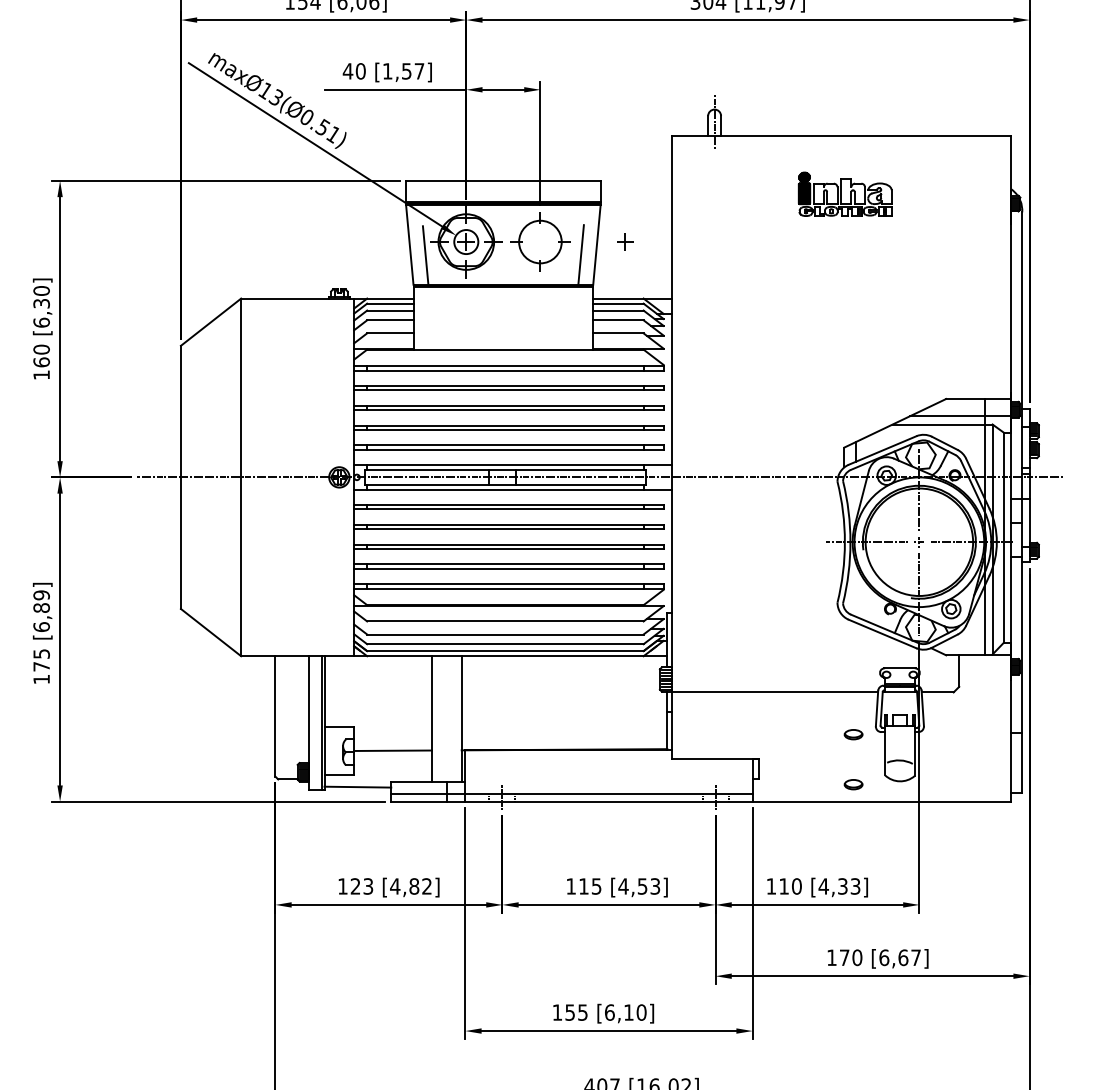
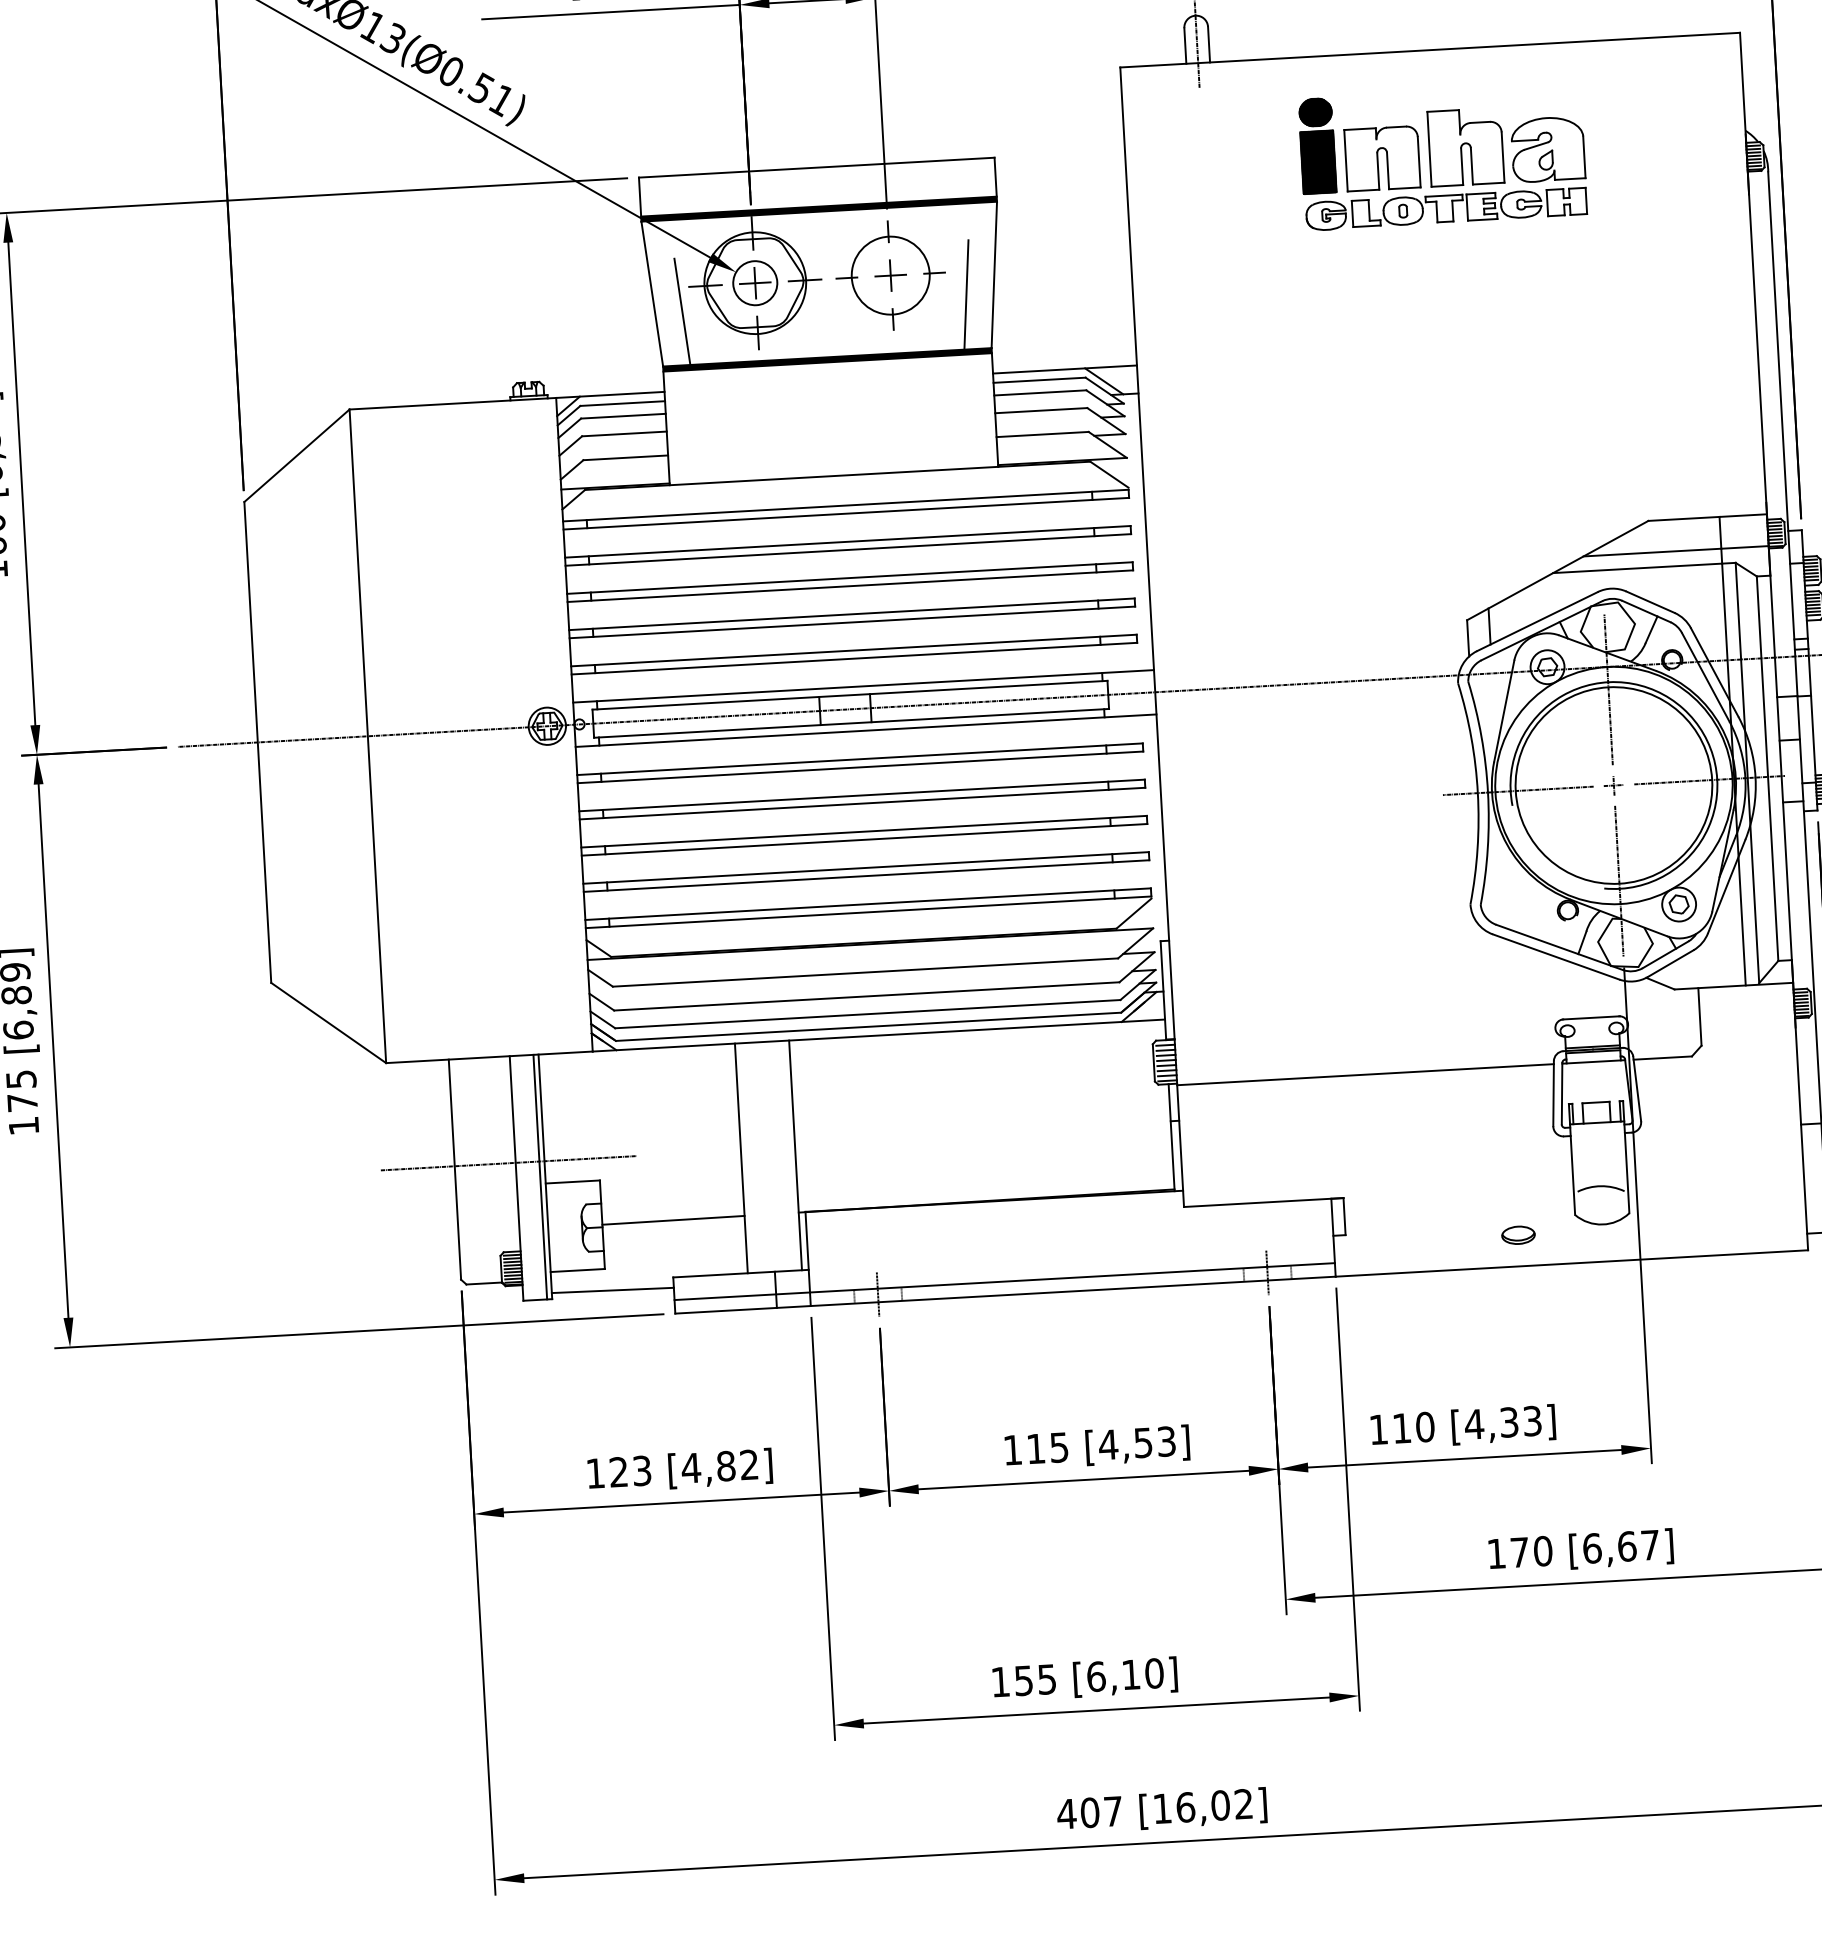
part: (845, 194) -> (1443, 157), size x1.67
part: (625, 241) -> (890, 274), moved
line: (305, 714) -> (509, 1163), added
part: (853, 734) -> (1513, 1143), removed

